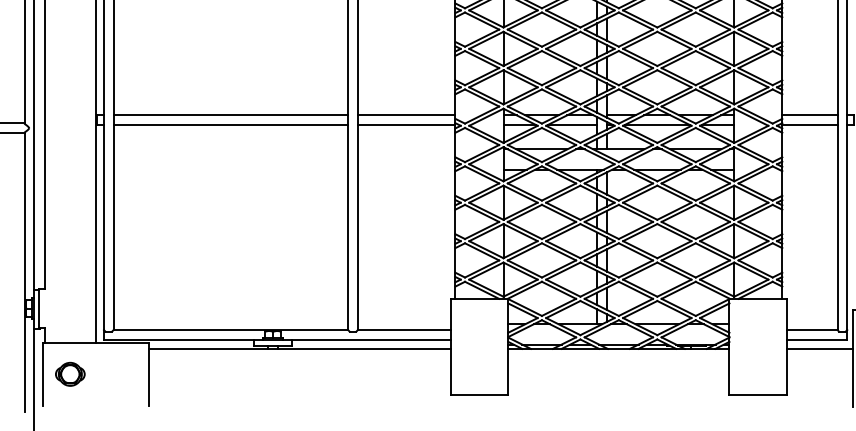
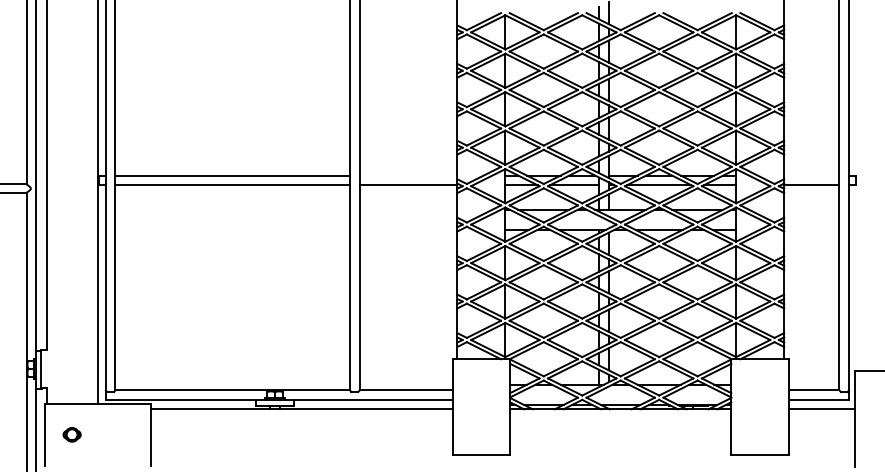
line: (406, 115) -> (408, 175), removed
line: (809, 115) -> (811, 175), removed
part: (69, 374) -> (71, 434), size x0.6

